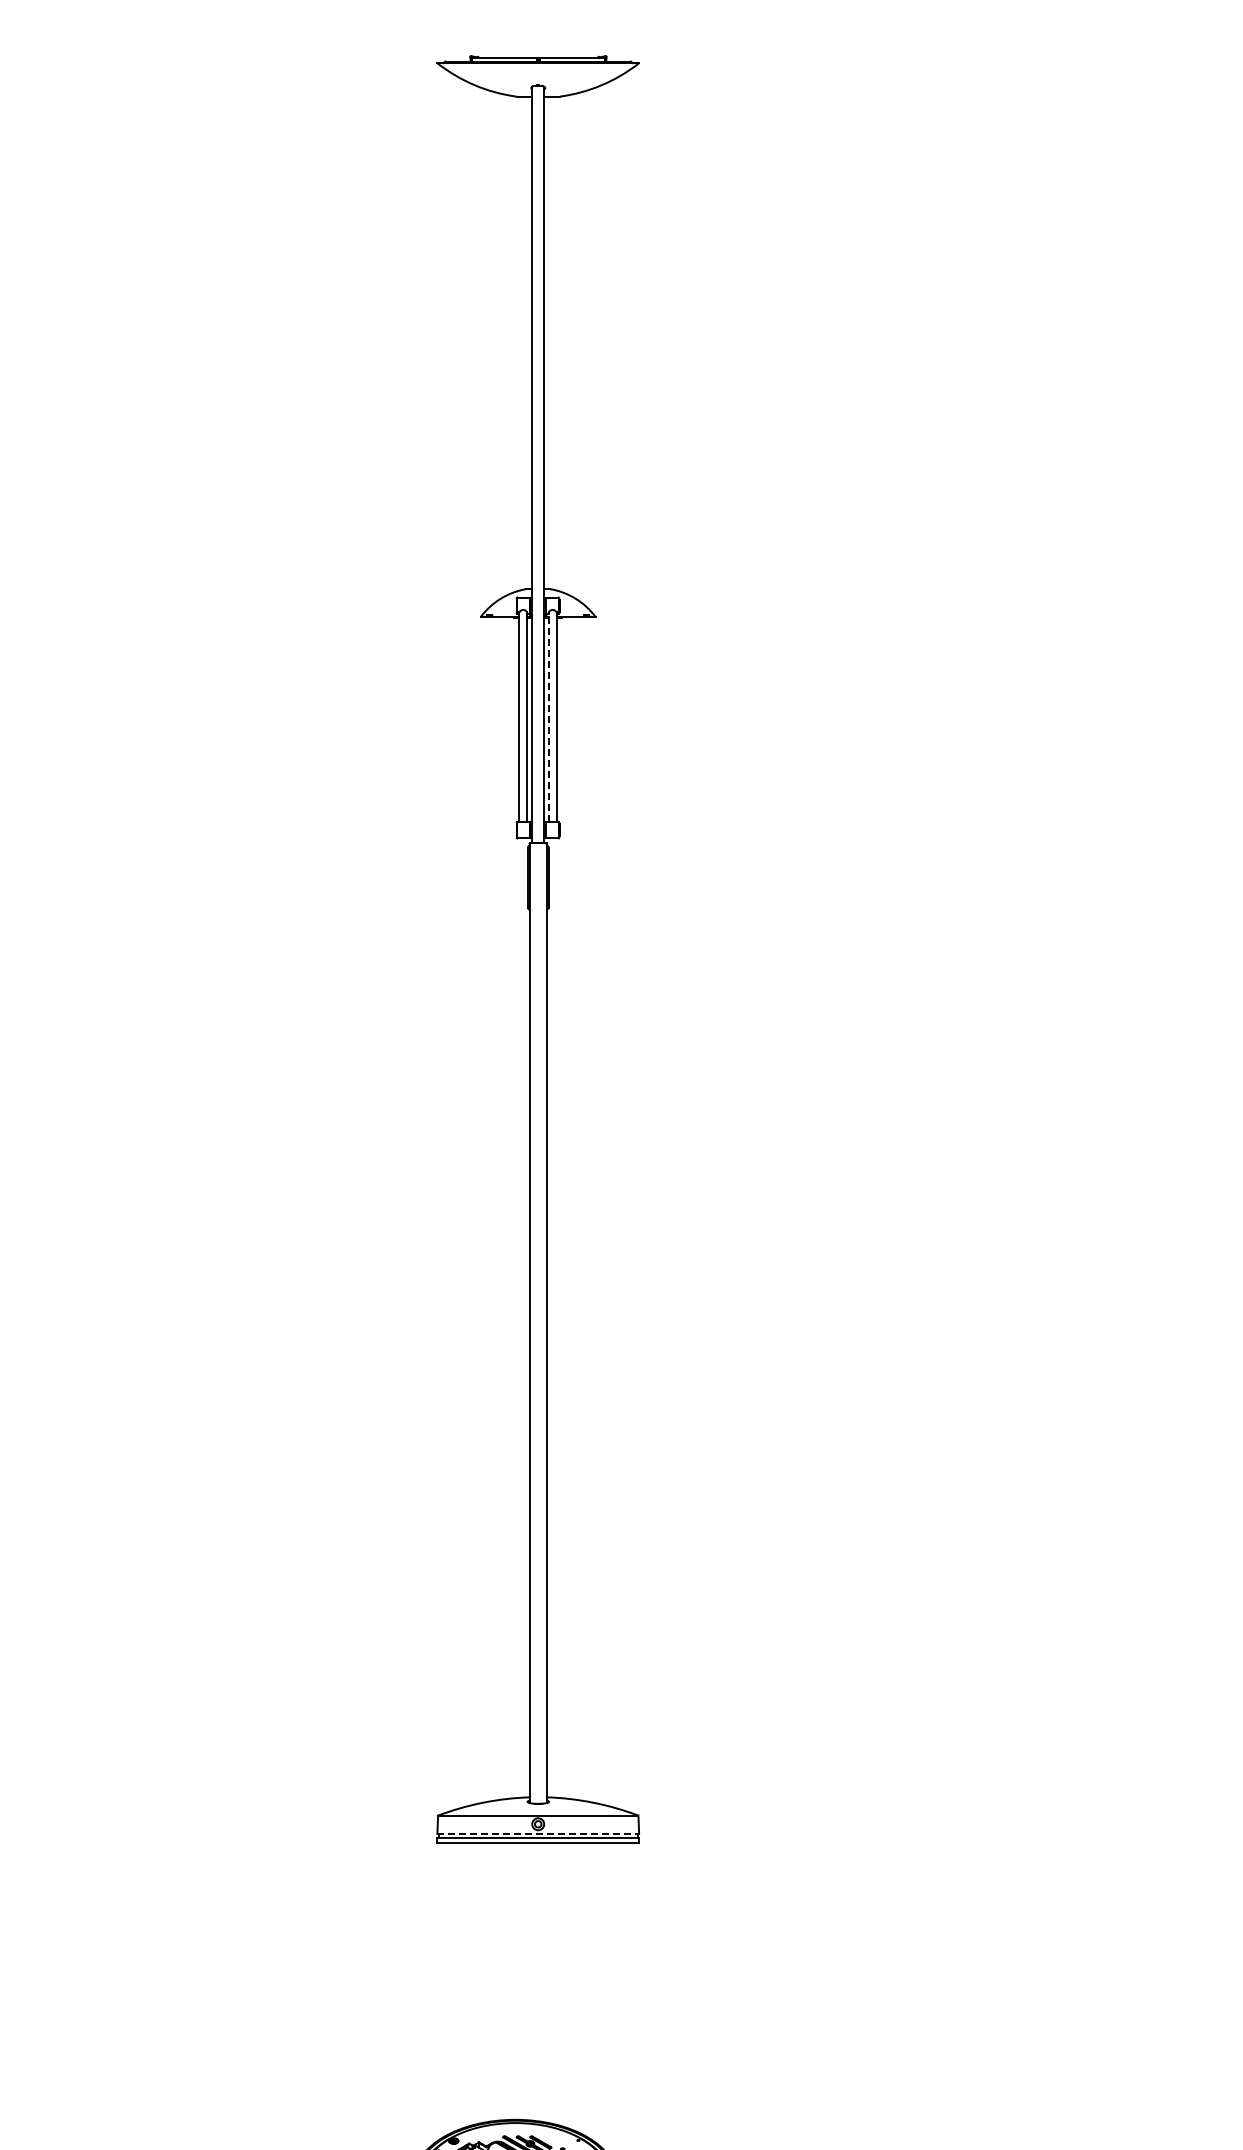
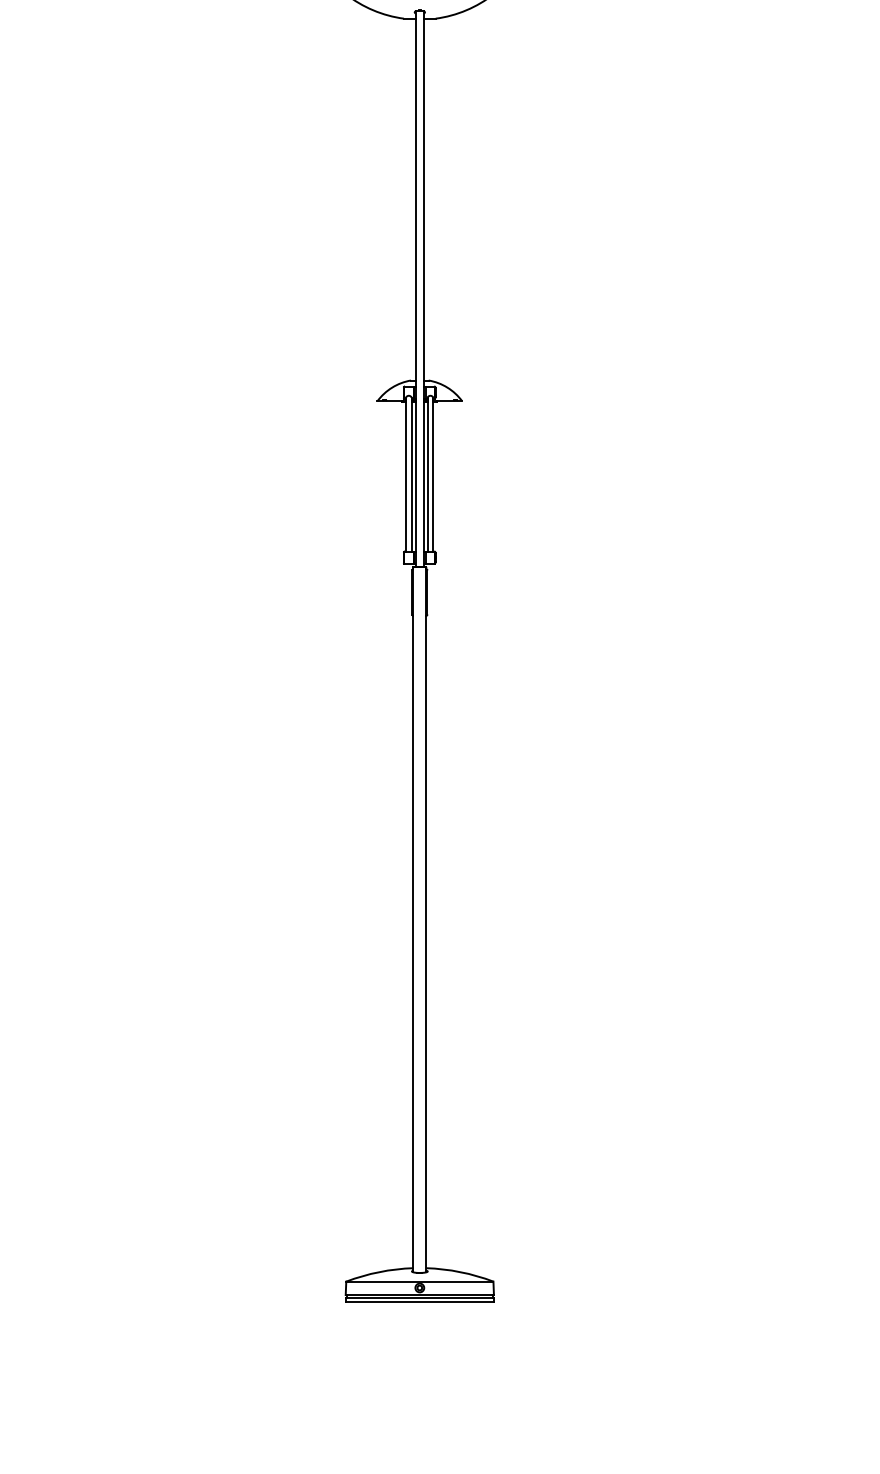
line: (548, 717) -> (427, 474), dashed -> solid
line: (538, 1833) -> (420, 1294), dashed -> solid

